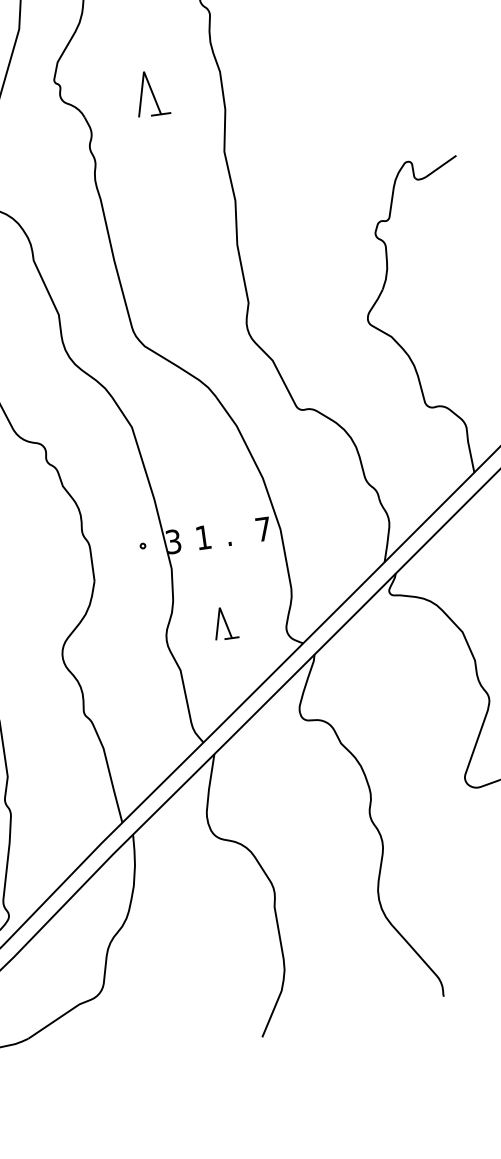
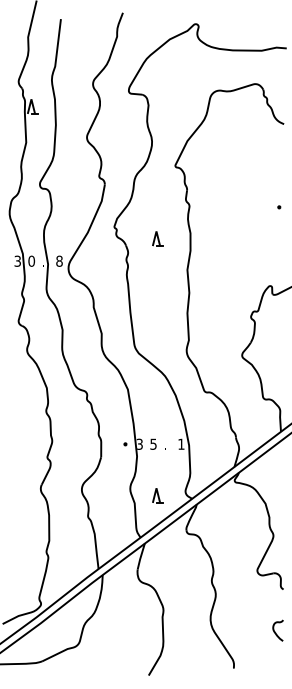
part: (150, 92) -> (157, 238), size x0.71
text: (263, 527) -> (181, 443), 7 -> 1
text: (203, 535) -> (153, 443), 1 -> 5
part: (224, 623) -> (157, 495), moved

